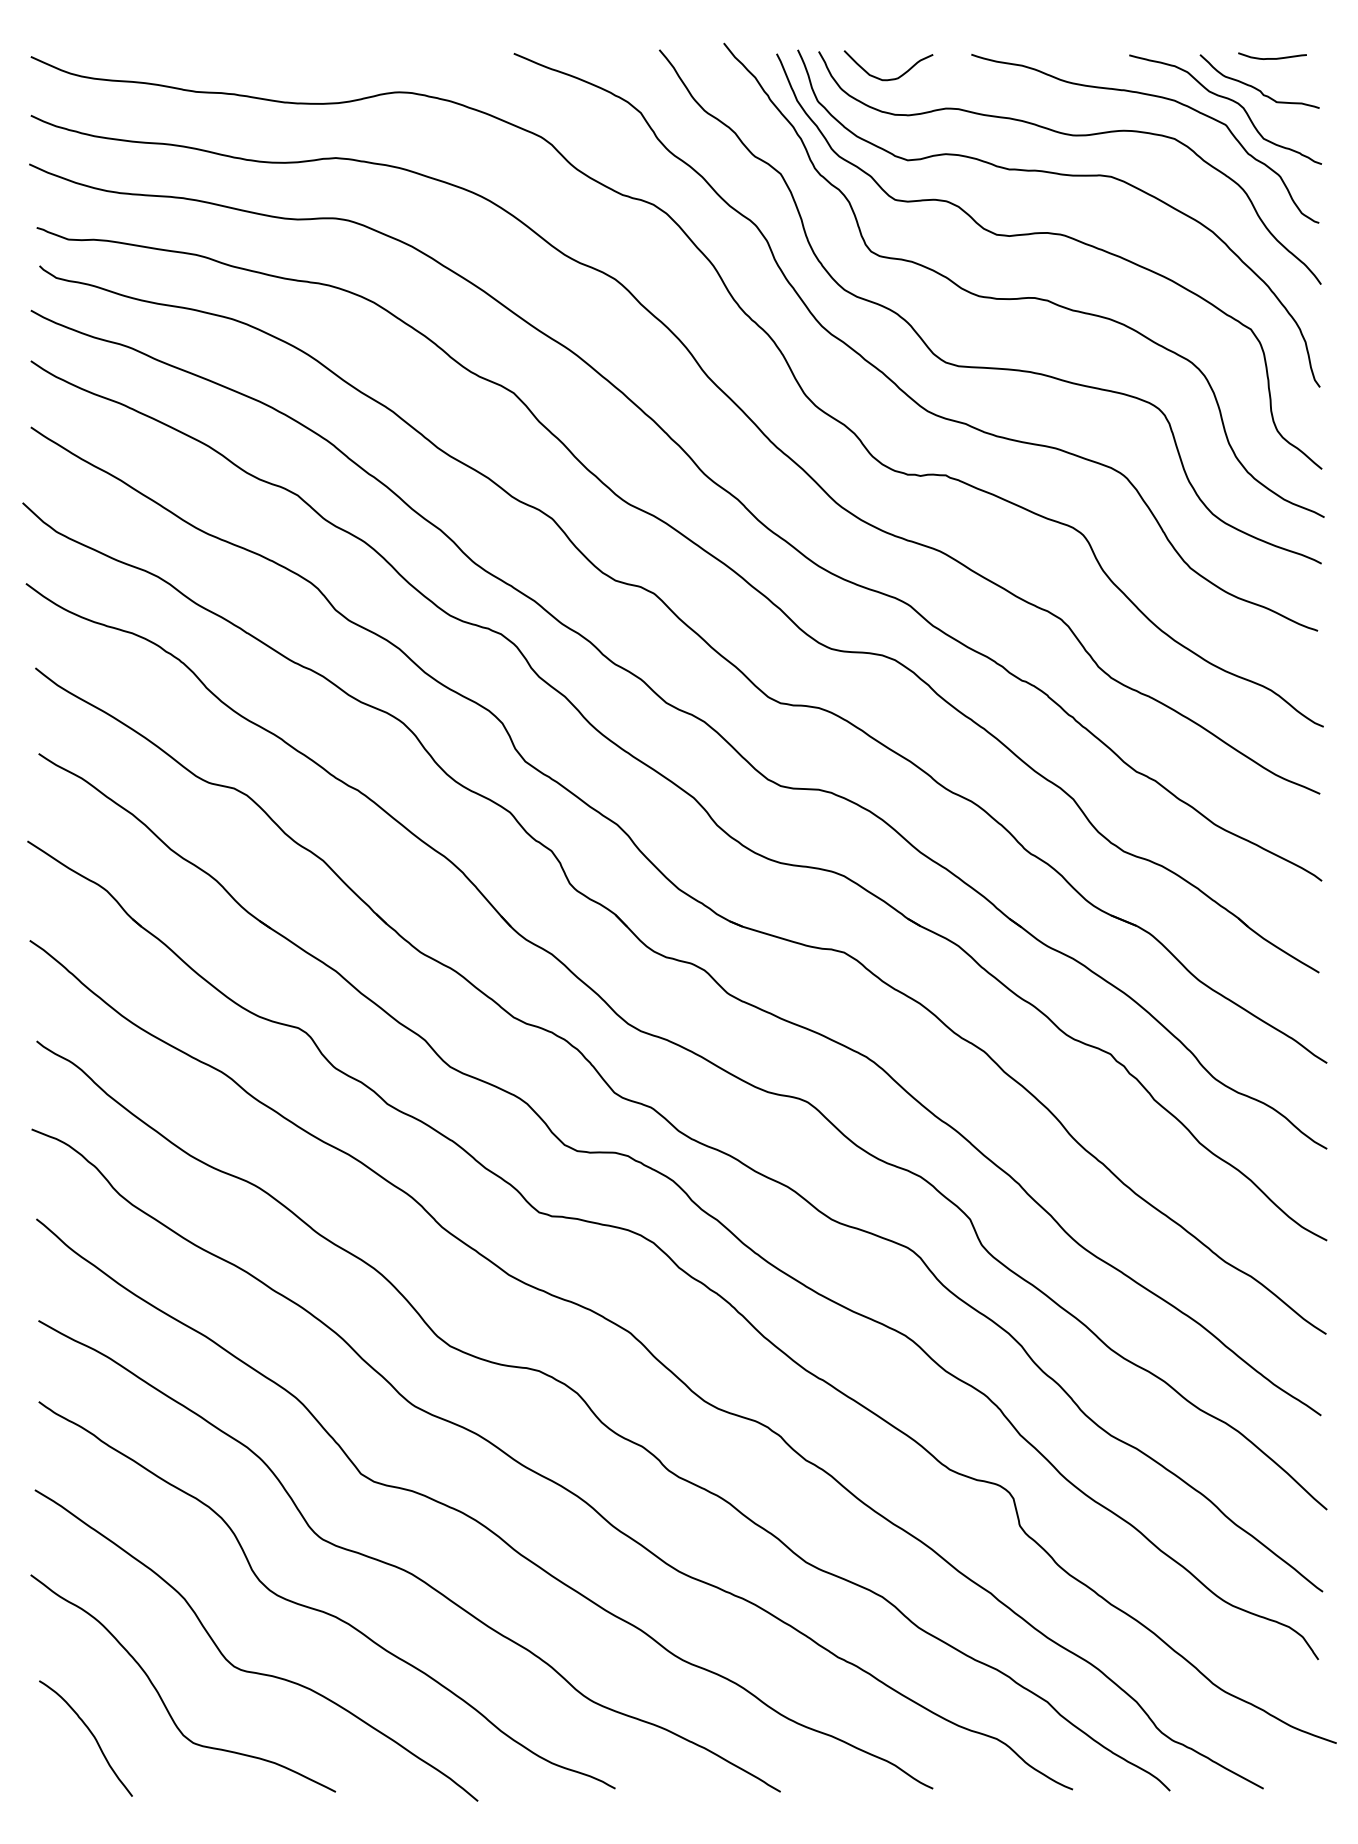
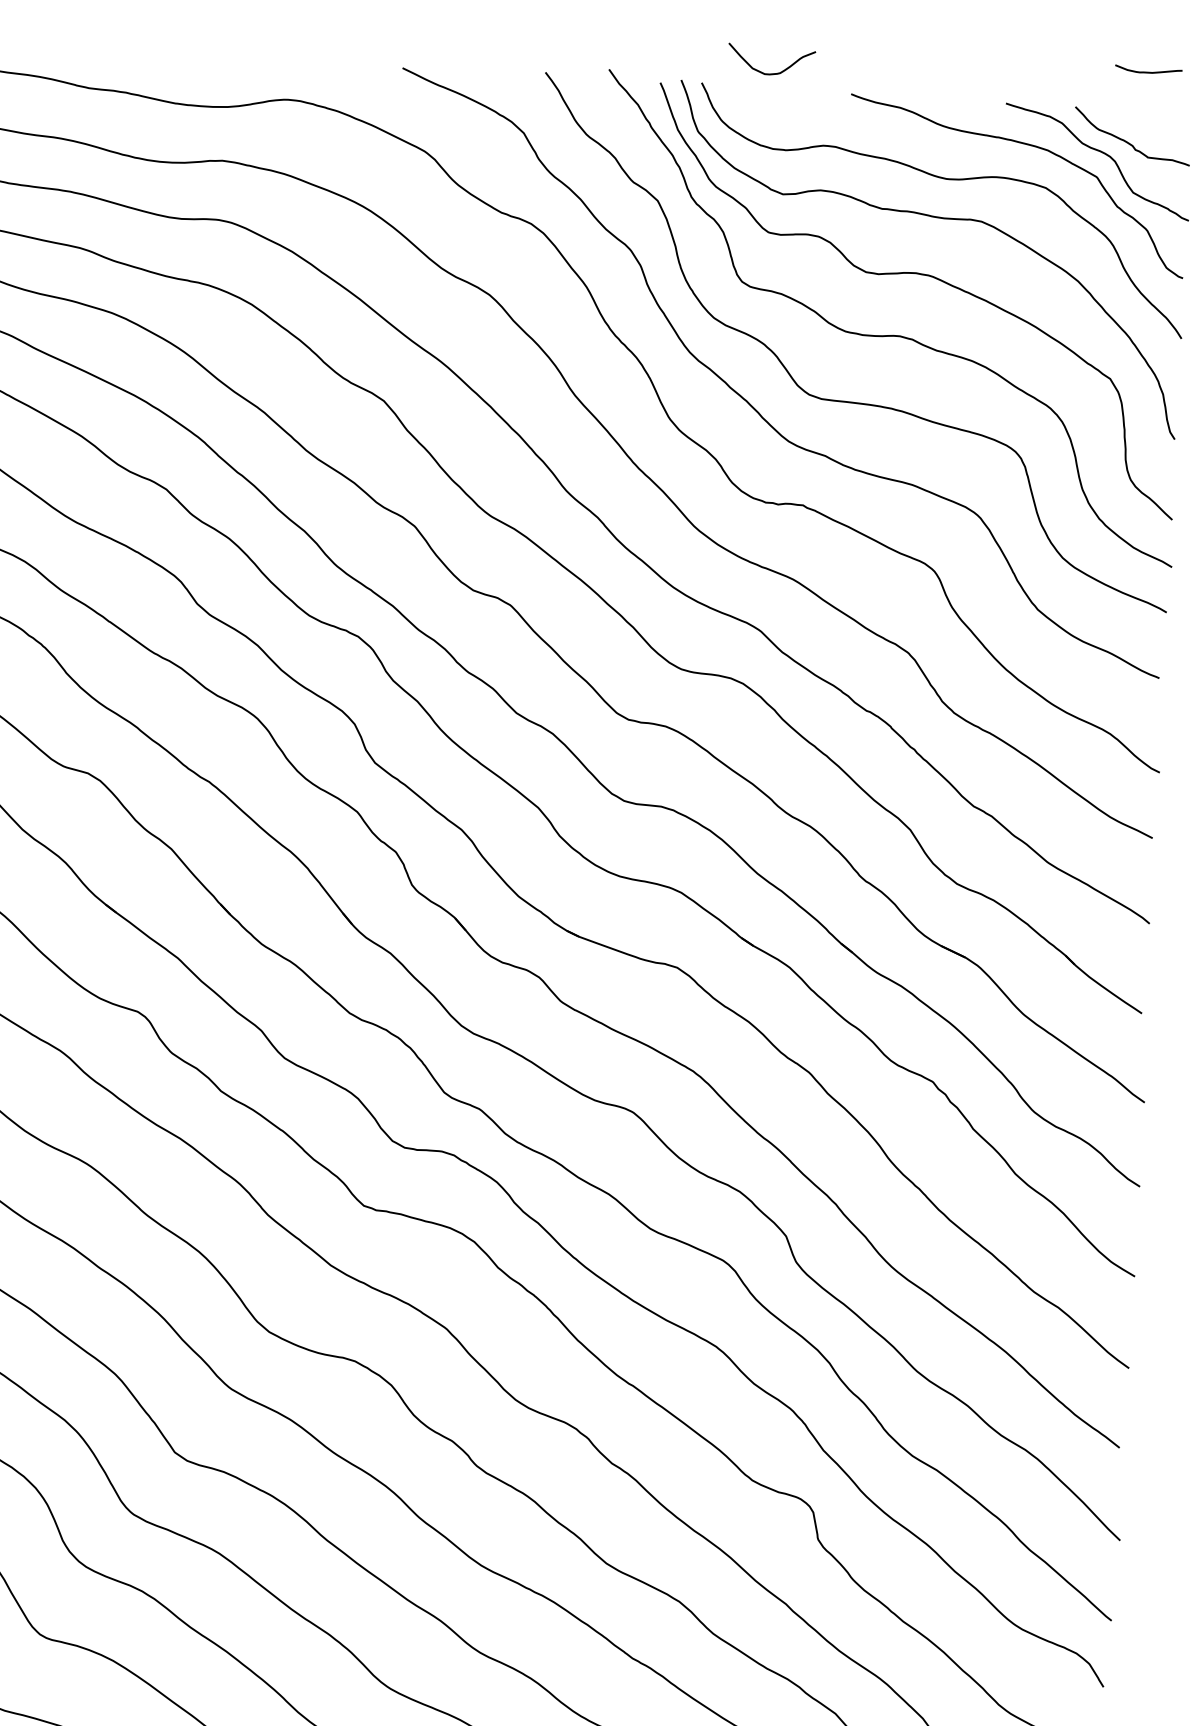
curve: (1272, 58) -> (1148, 72), moved
curve: (890, 78) -> (772, 72), moved

